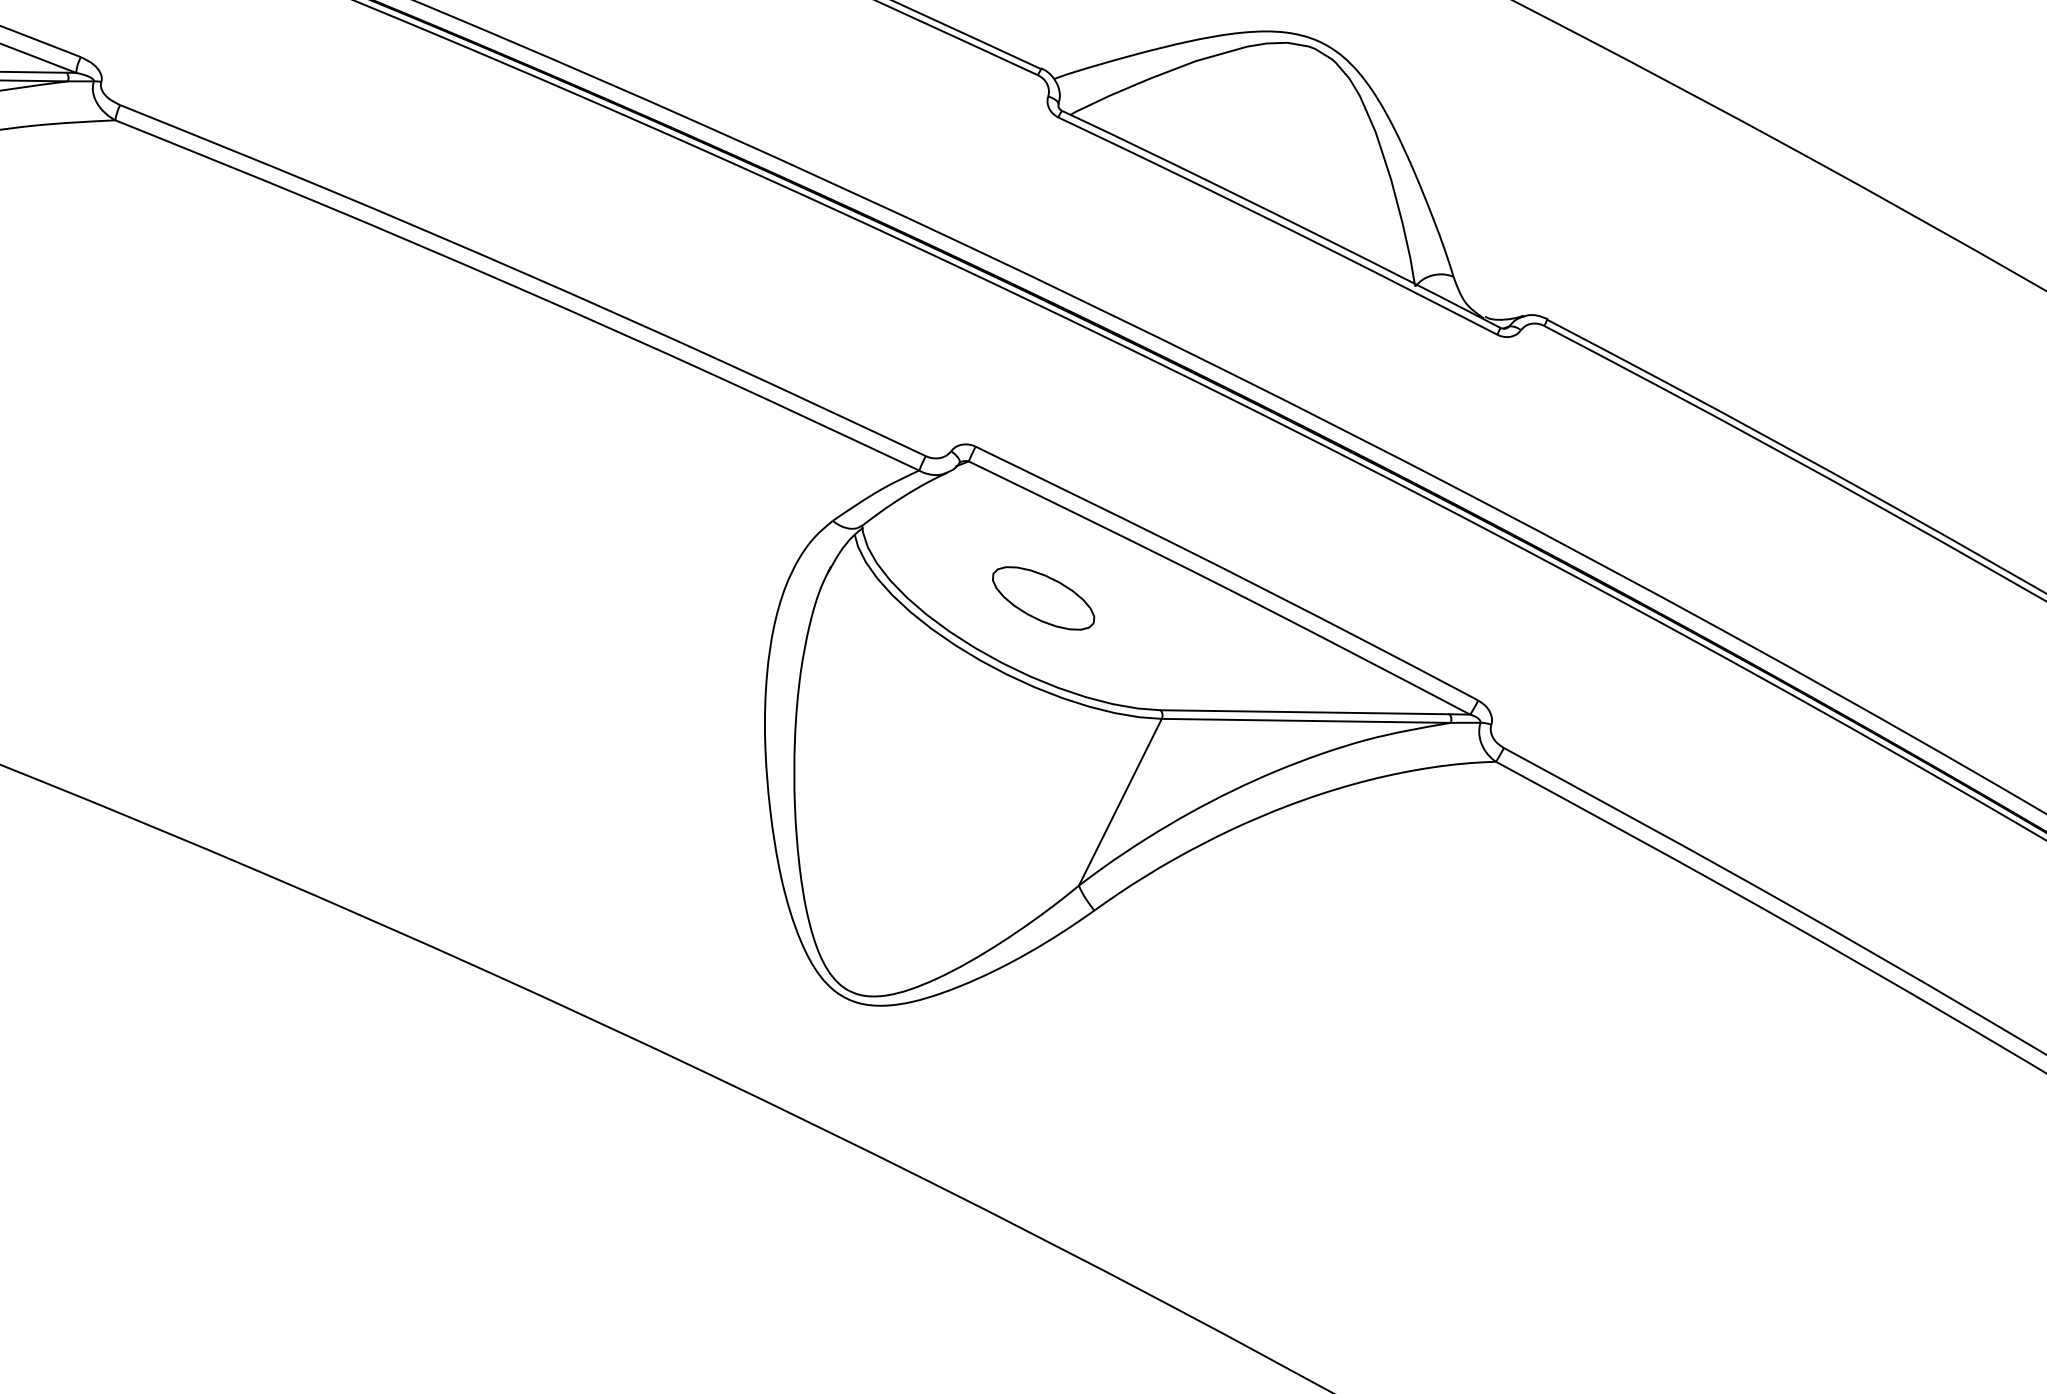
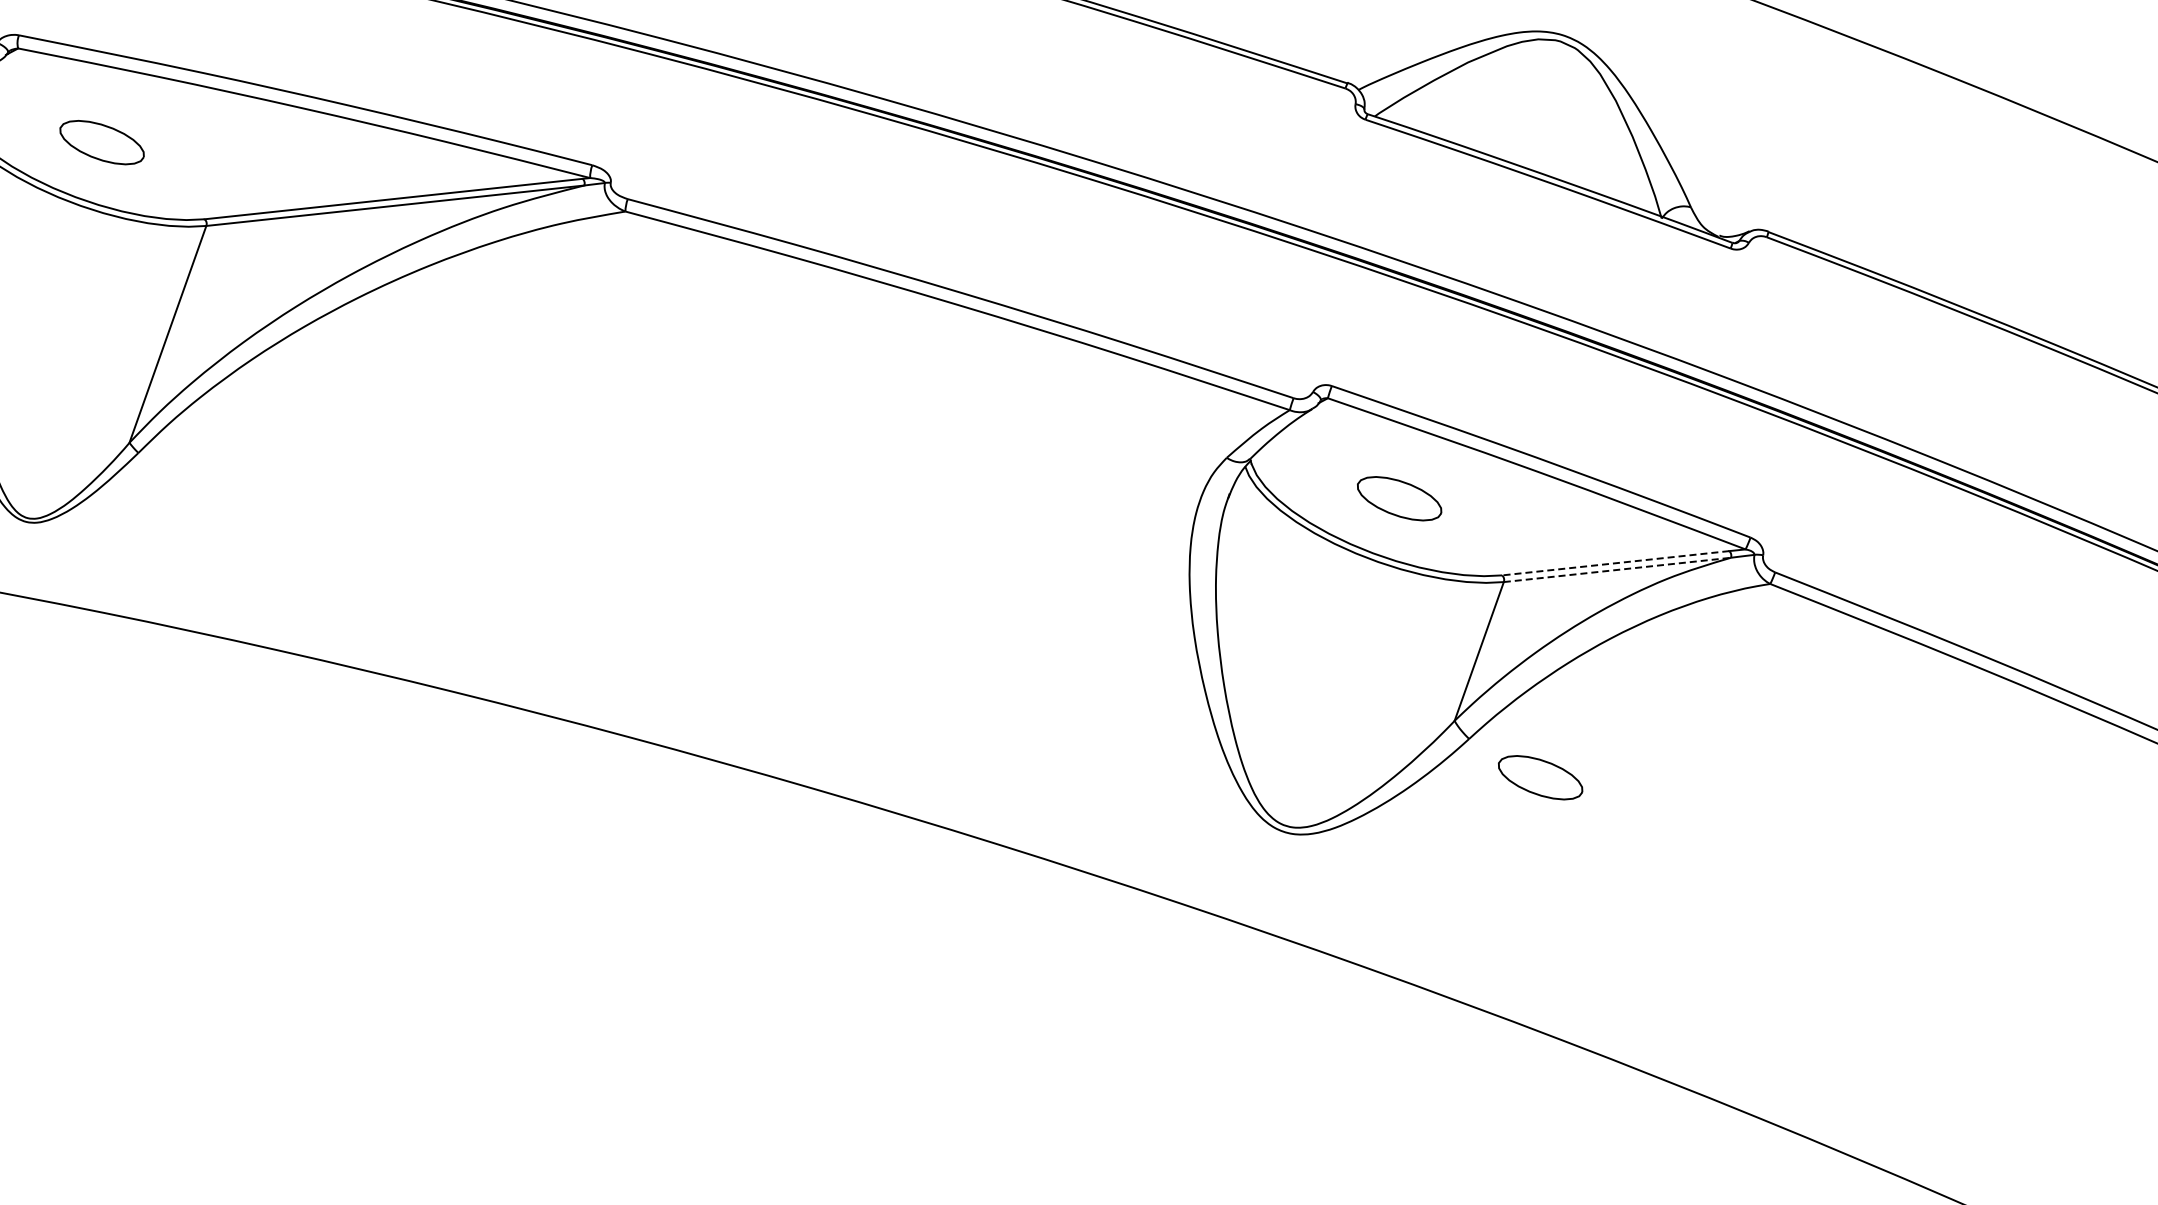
line: (1304, 712) -> (1615, 563), solid -> dashed
line: (1306, 720) -> (1617, 569), solid -> dashed
part: (1178, 969) -> (1540, 777), added

